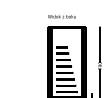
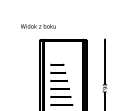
text: (61, 16) -> (37, 26), moved

